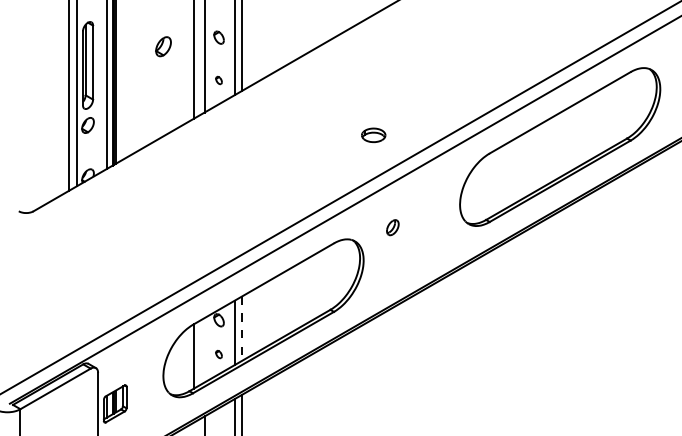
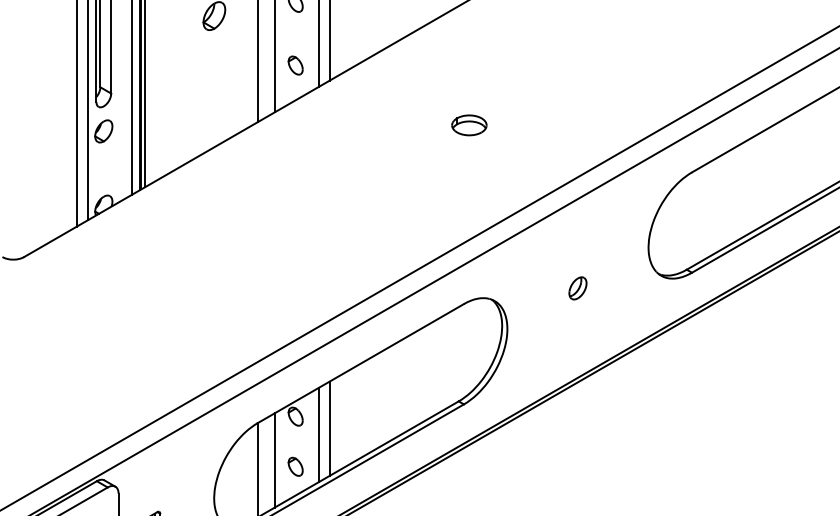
part: (218, 80) -> (294, 65), size x1.67
part: (373, 135) -> (469, 125), moved
part: (392, 227) -> (577, 288), moved
line: (242, 329) -> (329, 430), dashed -> solid
line: (204, 350) -> (274, 460), added
part: (218, 354) -> (294, 466), size x1.67

